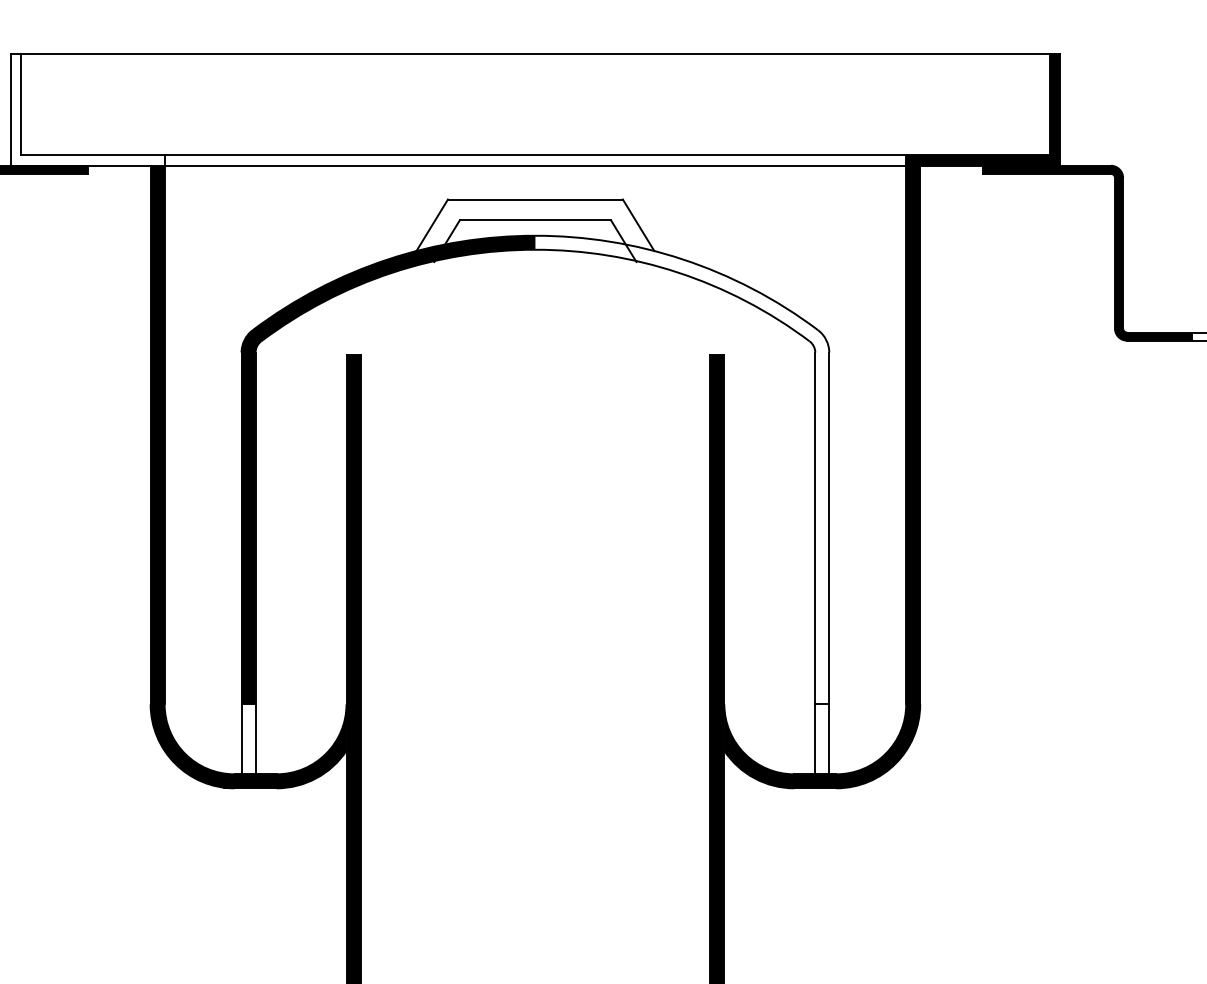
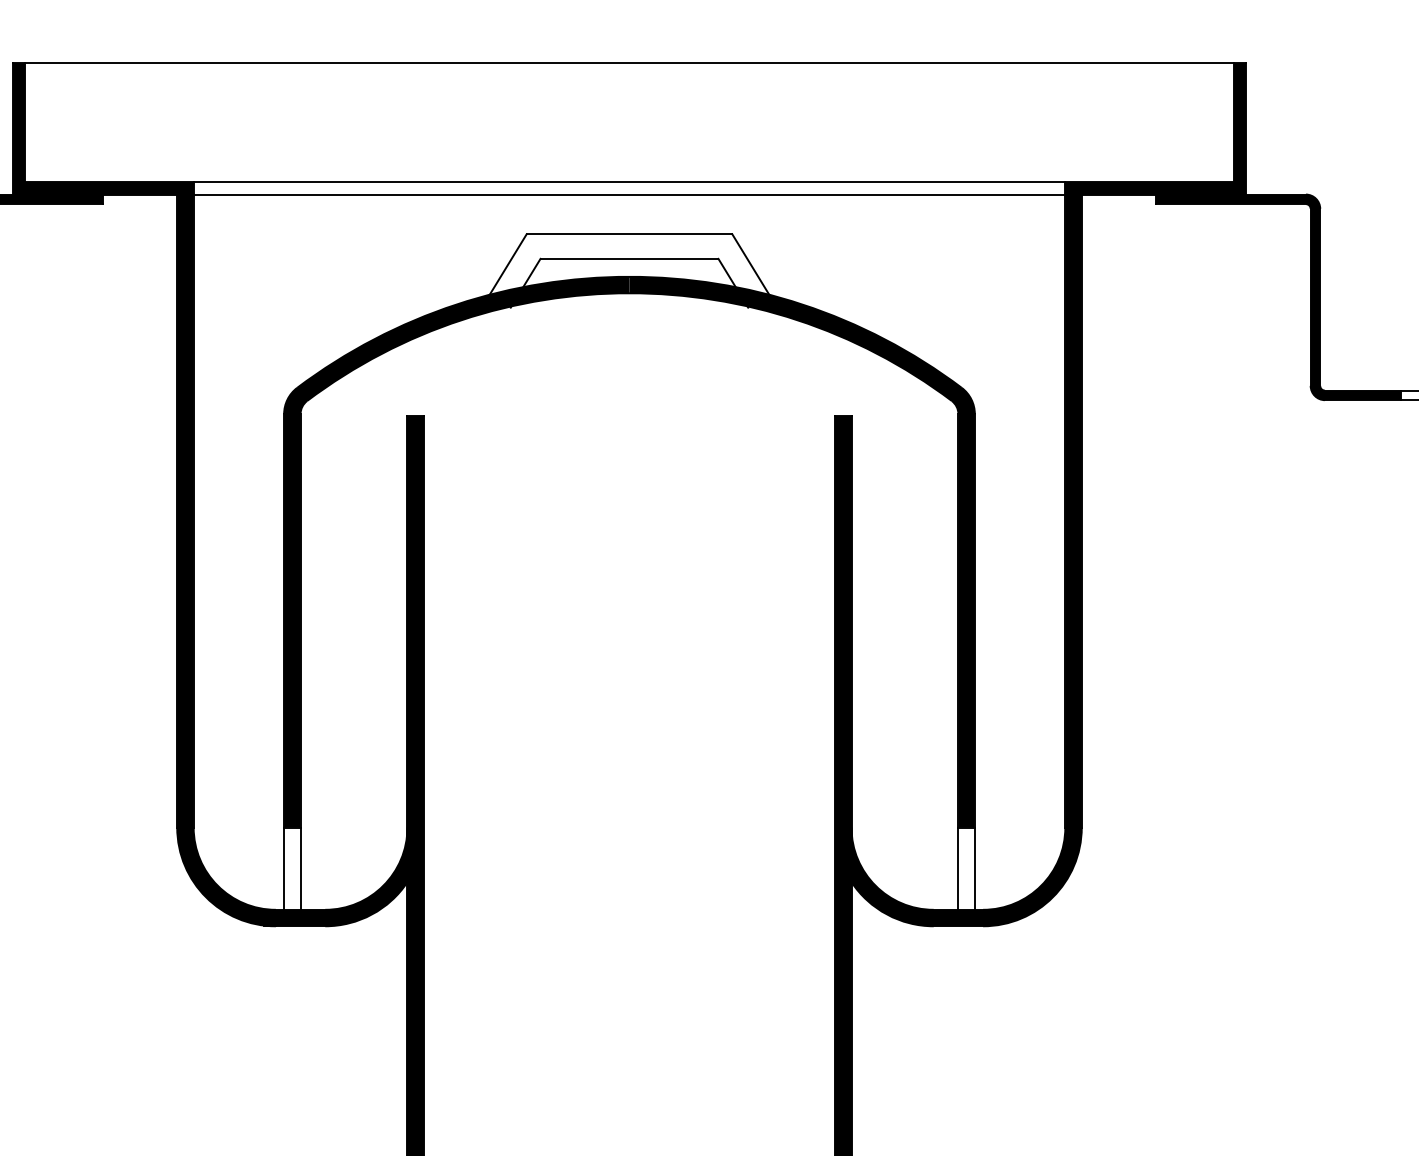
fill: (87, 109) -> (102, 128), added
fill: (681, 469) -> (801, 551), added

